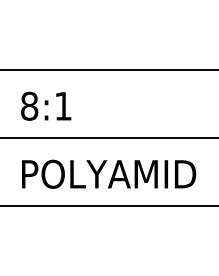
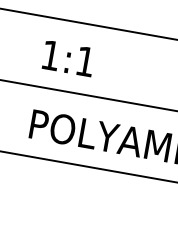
text: (29, 105) -> (51, 54), 8:1 -> 1:1

